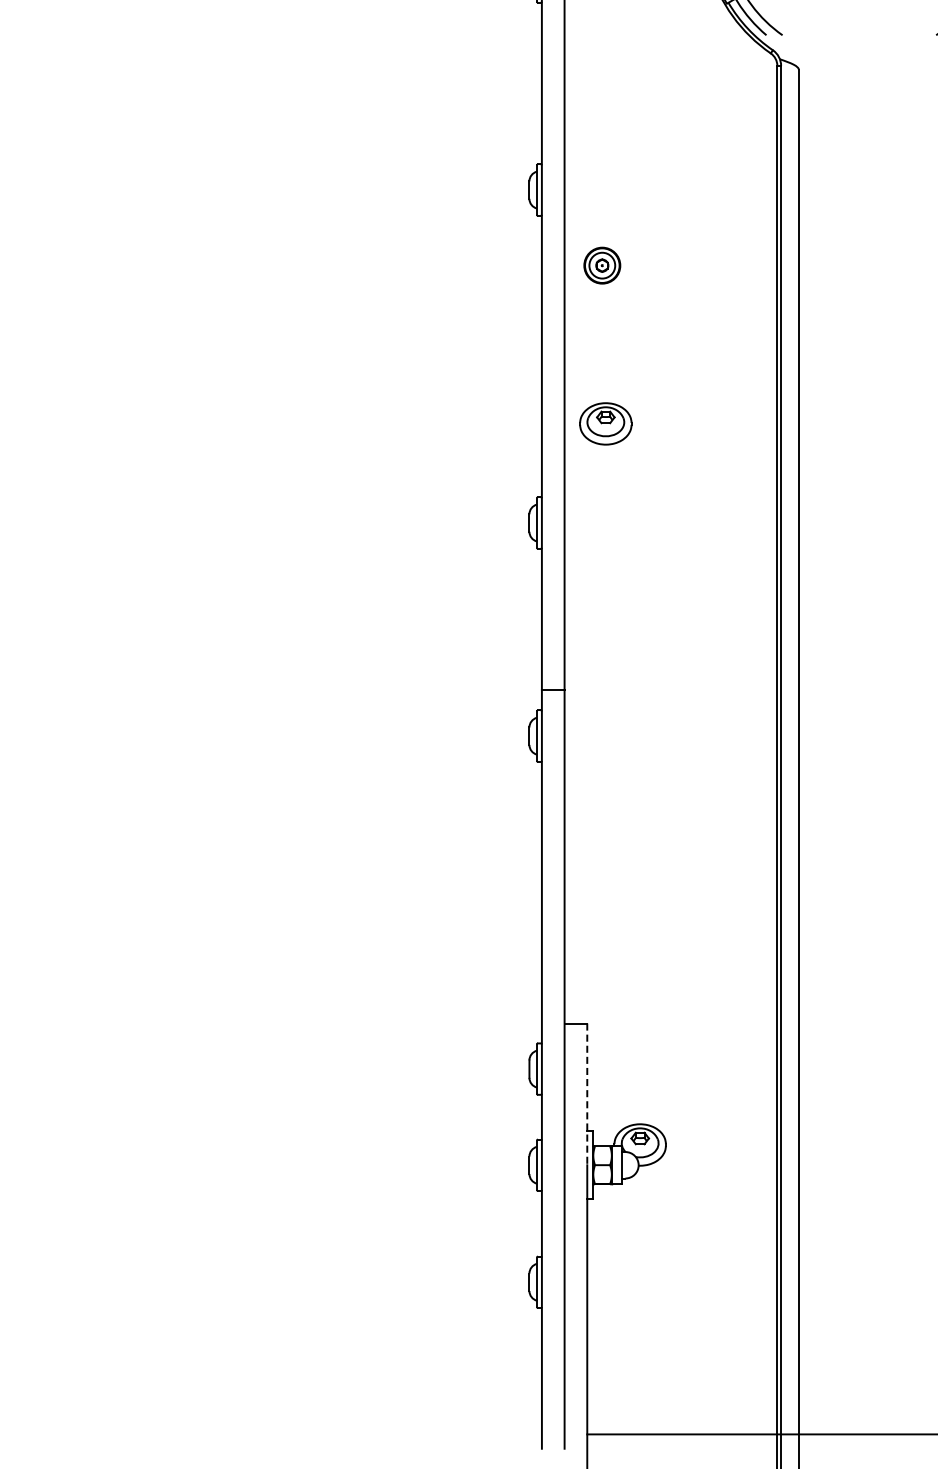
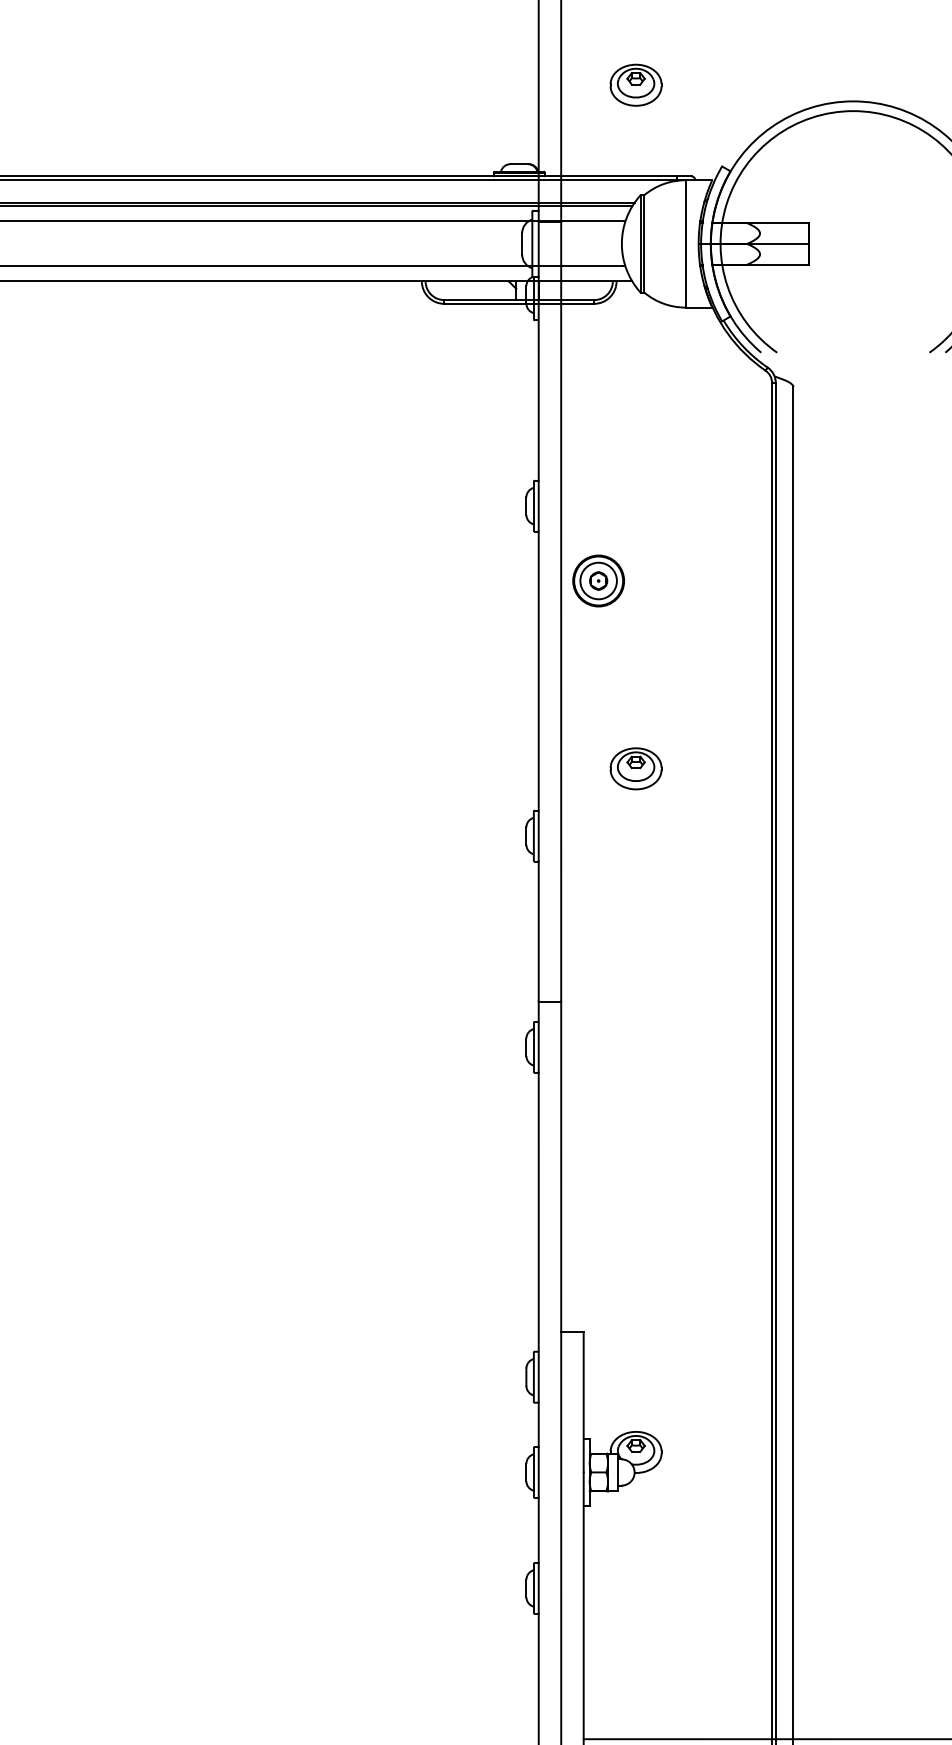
part: (602, 265) -> (598, 580), size x1.43
part: (605, 423) -> (635, 768), moved
line: (587, 1094) -> (583, 1402), dashed -> solid

